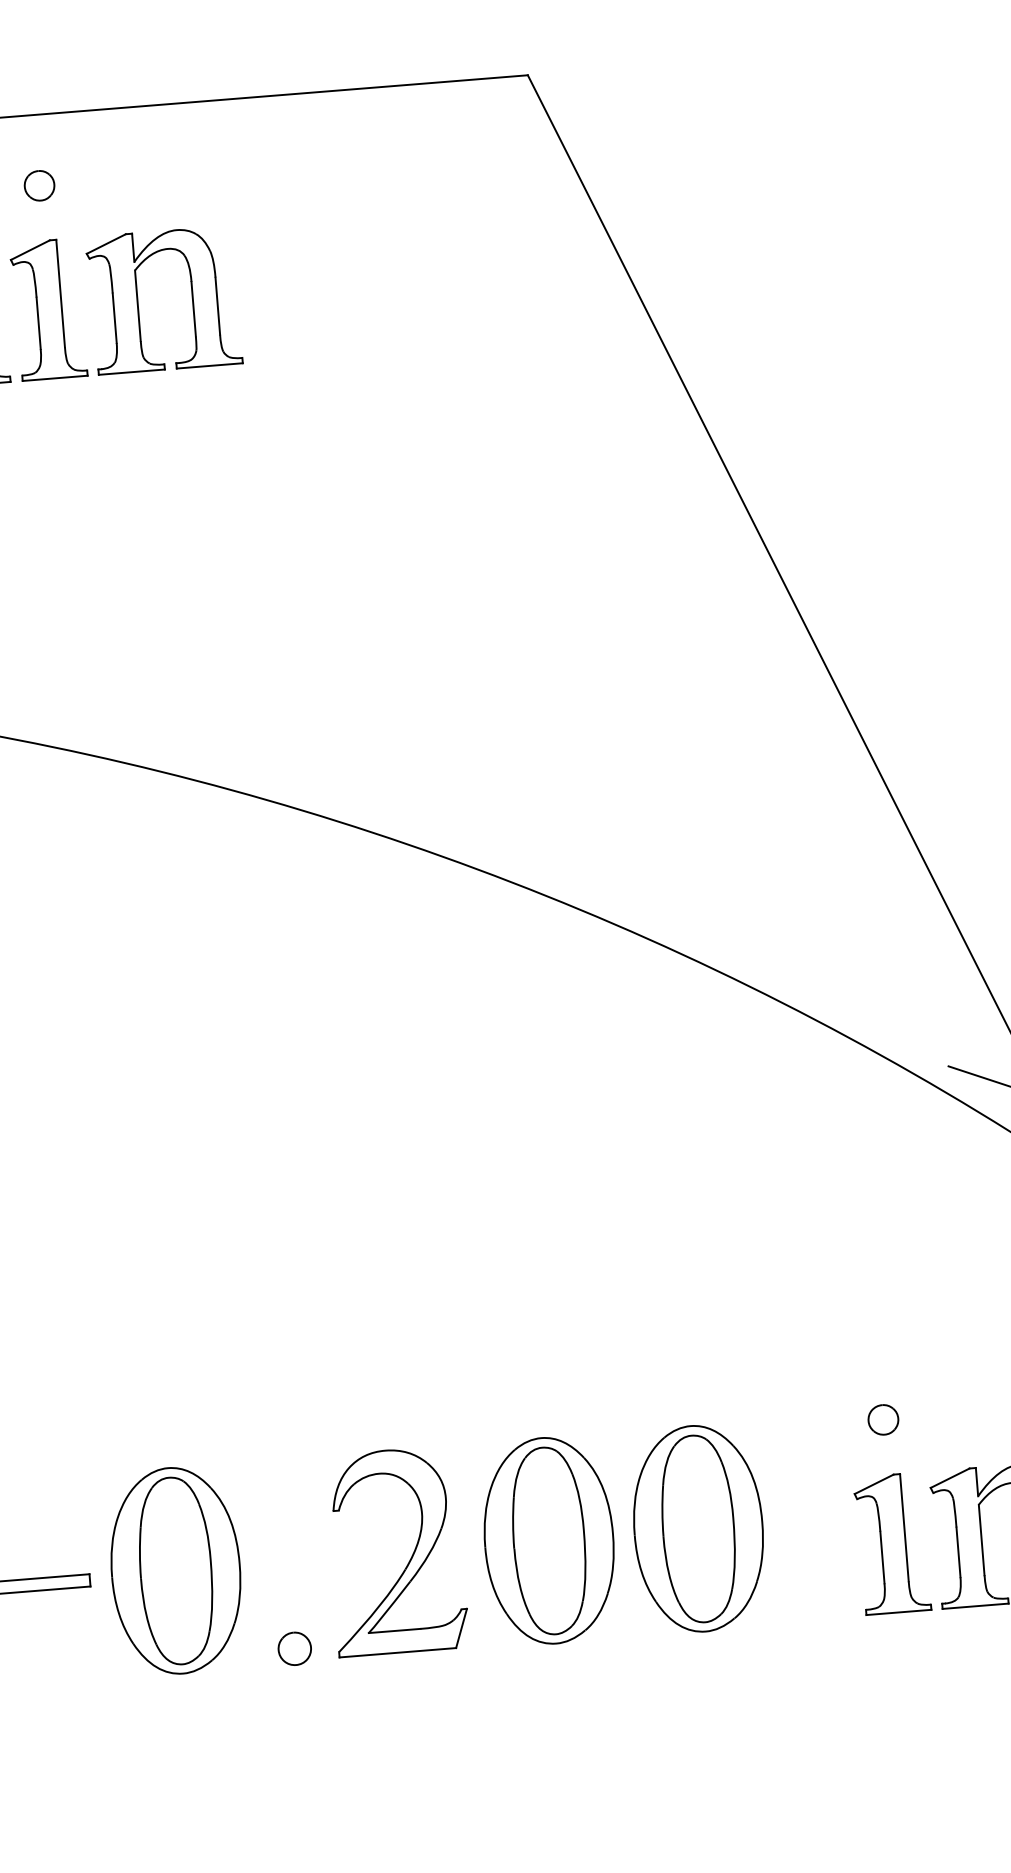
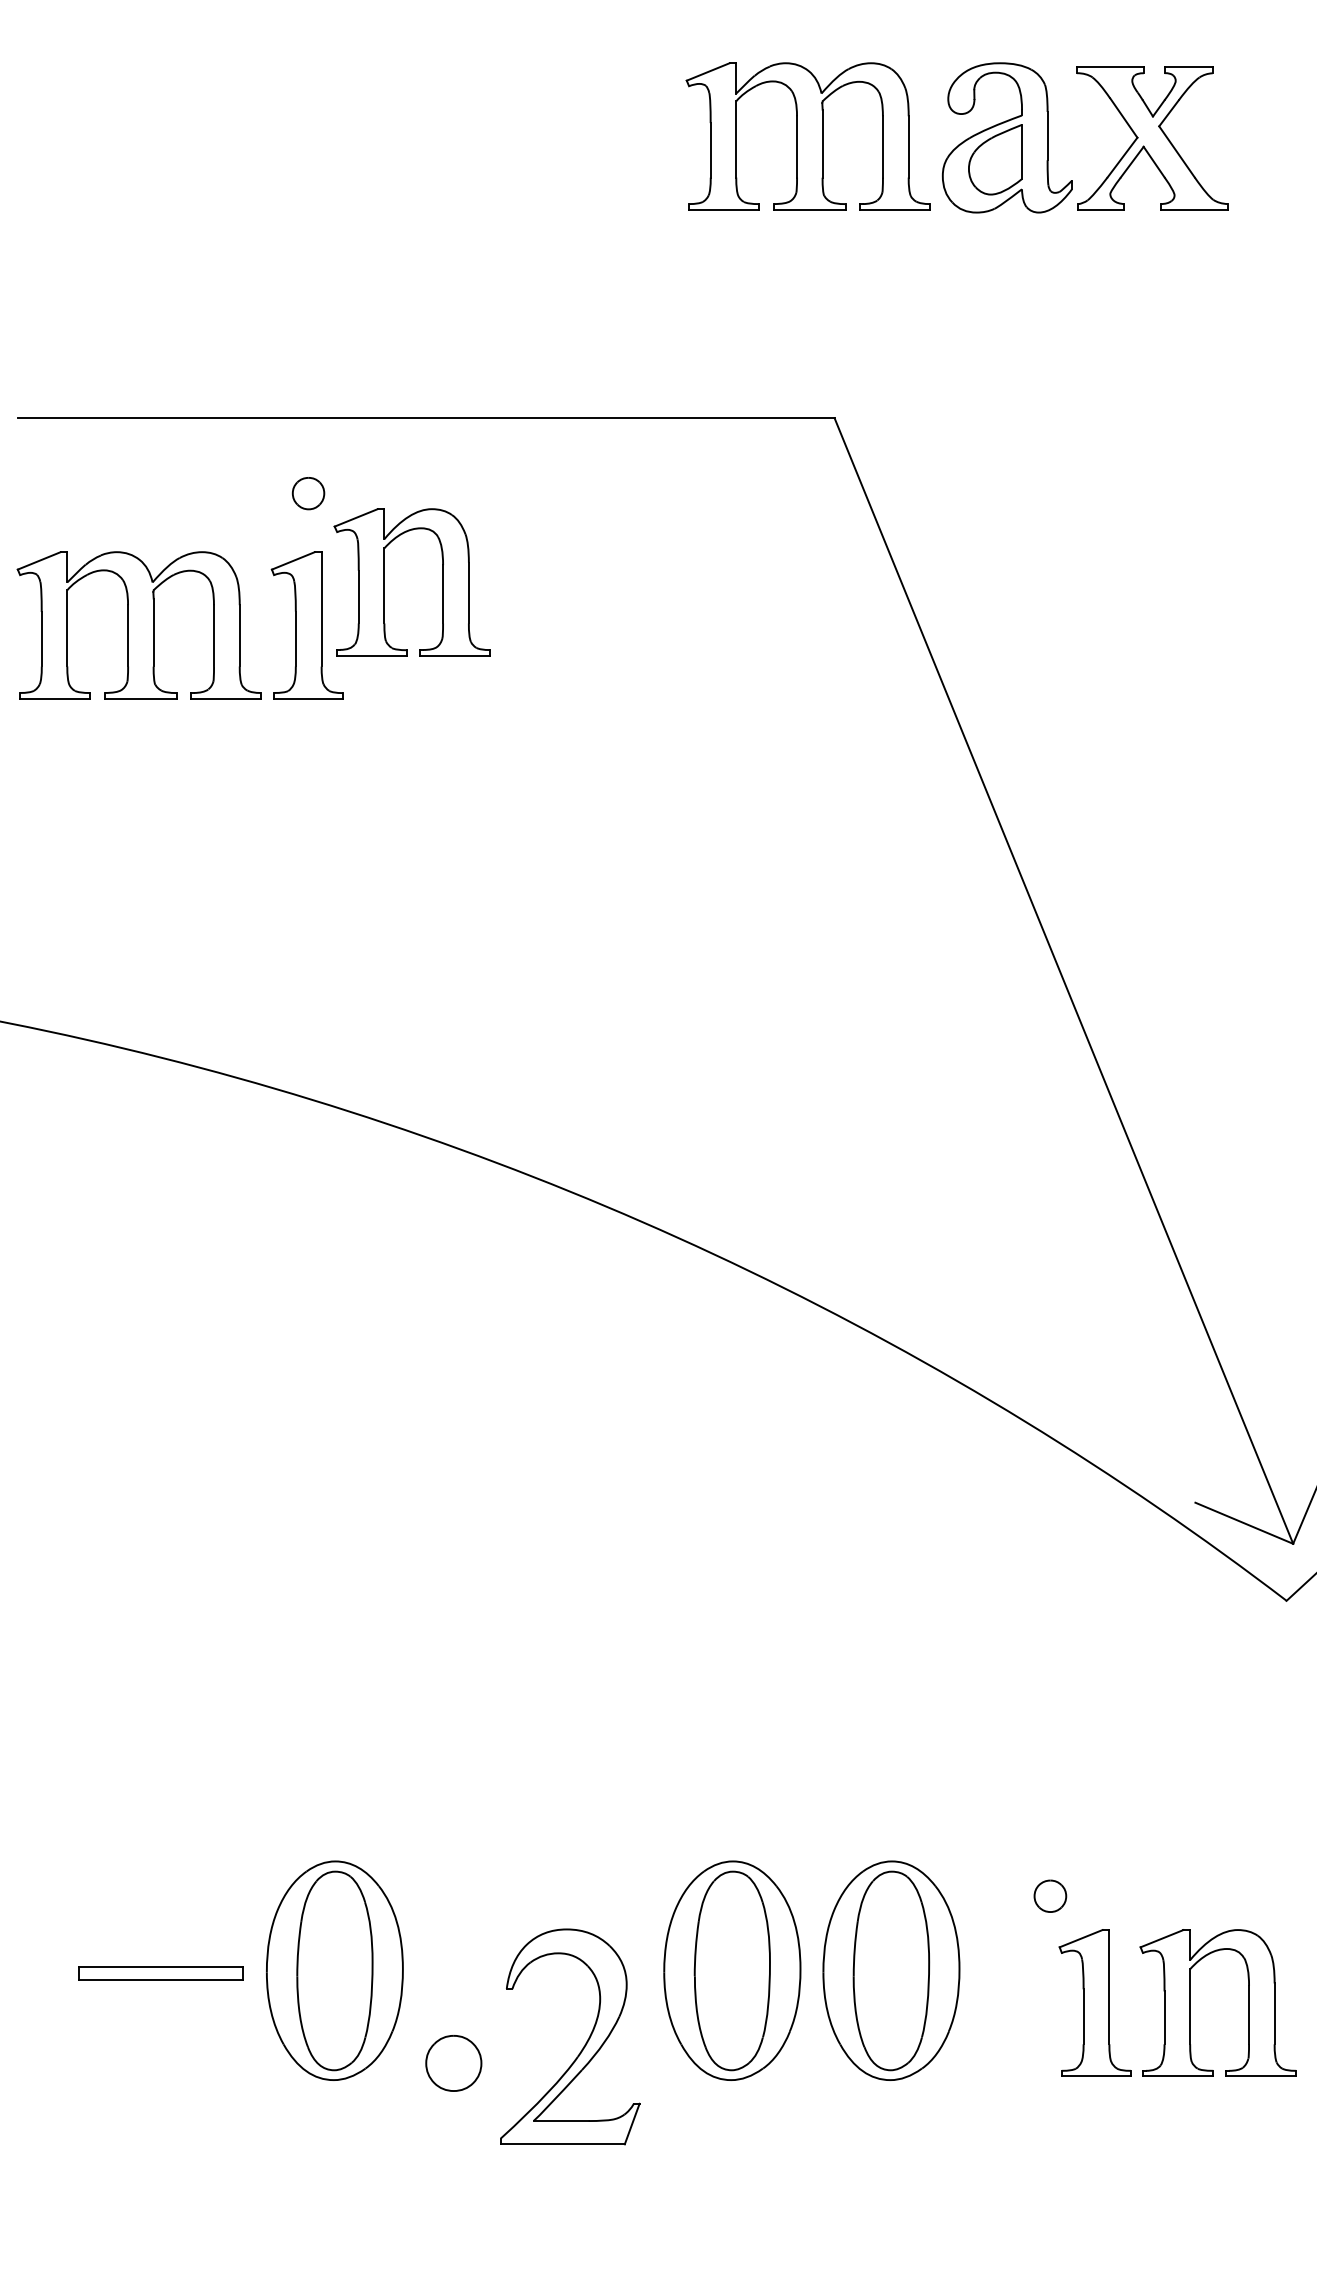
part: (137, 302) -> (384, 582), moved
part: (883, 1419) -> (1050, 1895), moved
part: (410, 1557) -> (584, 2044), moved
part: (295, 1648) -> (454, 2063), size x1.6

